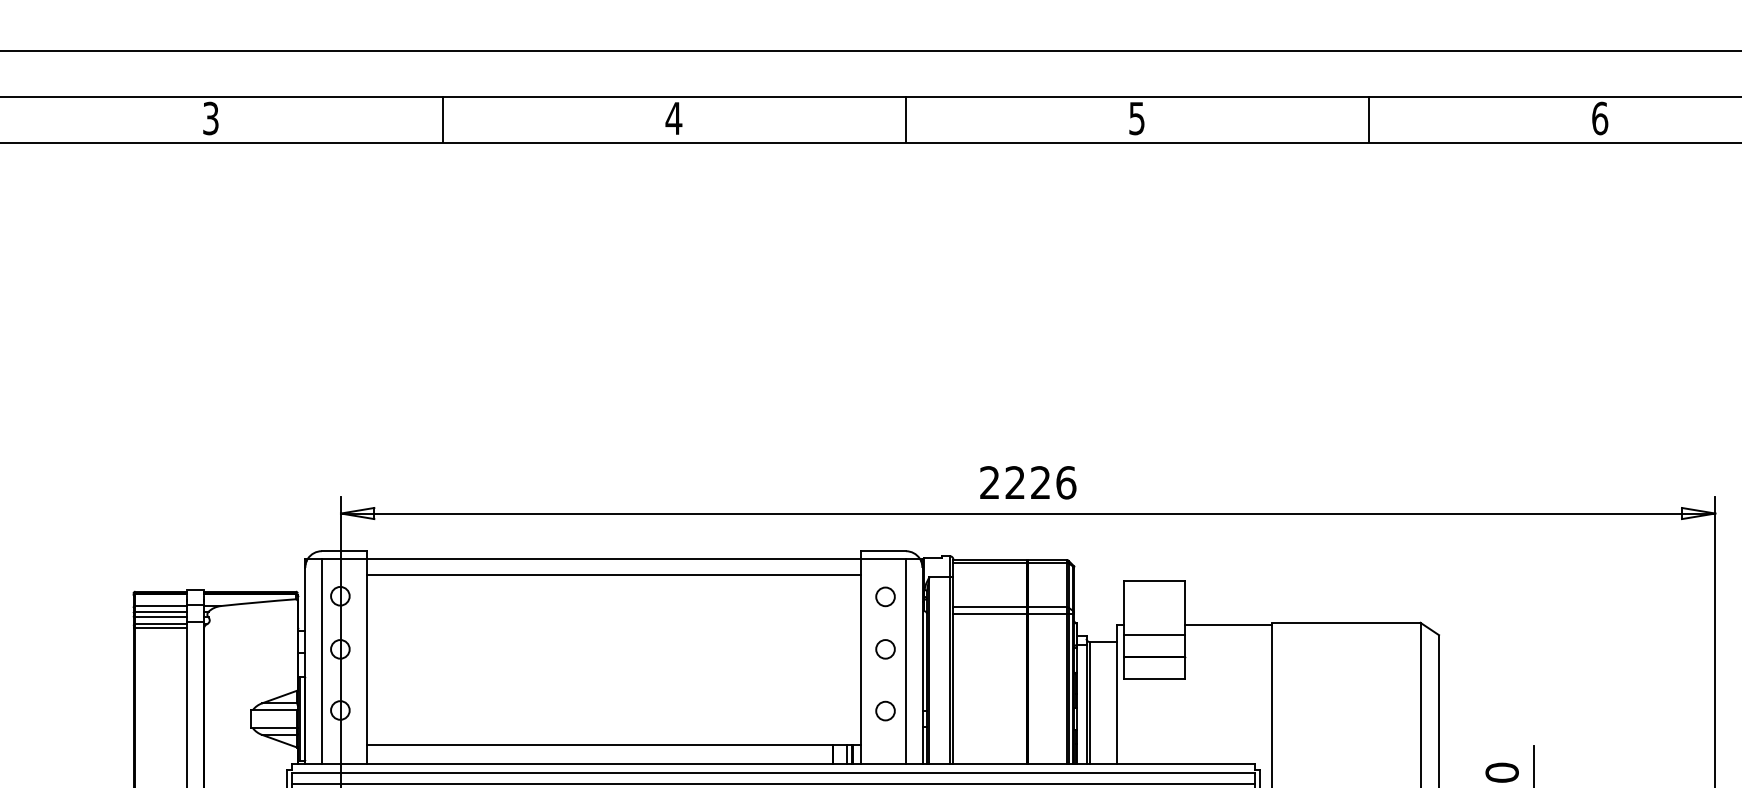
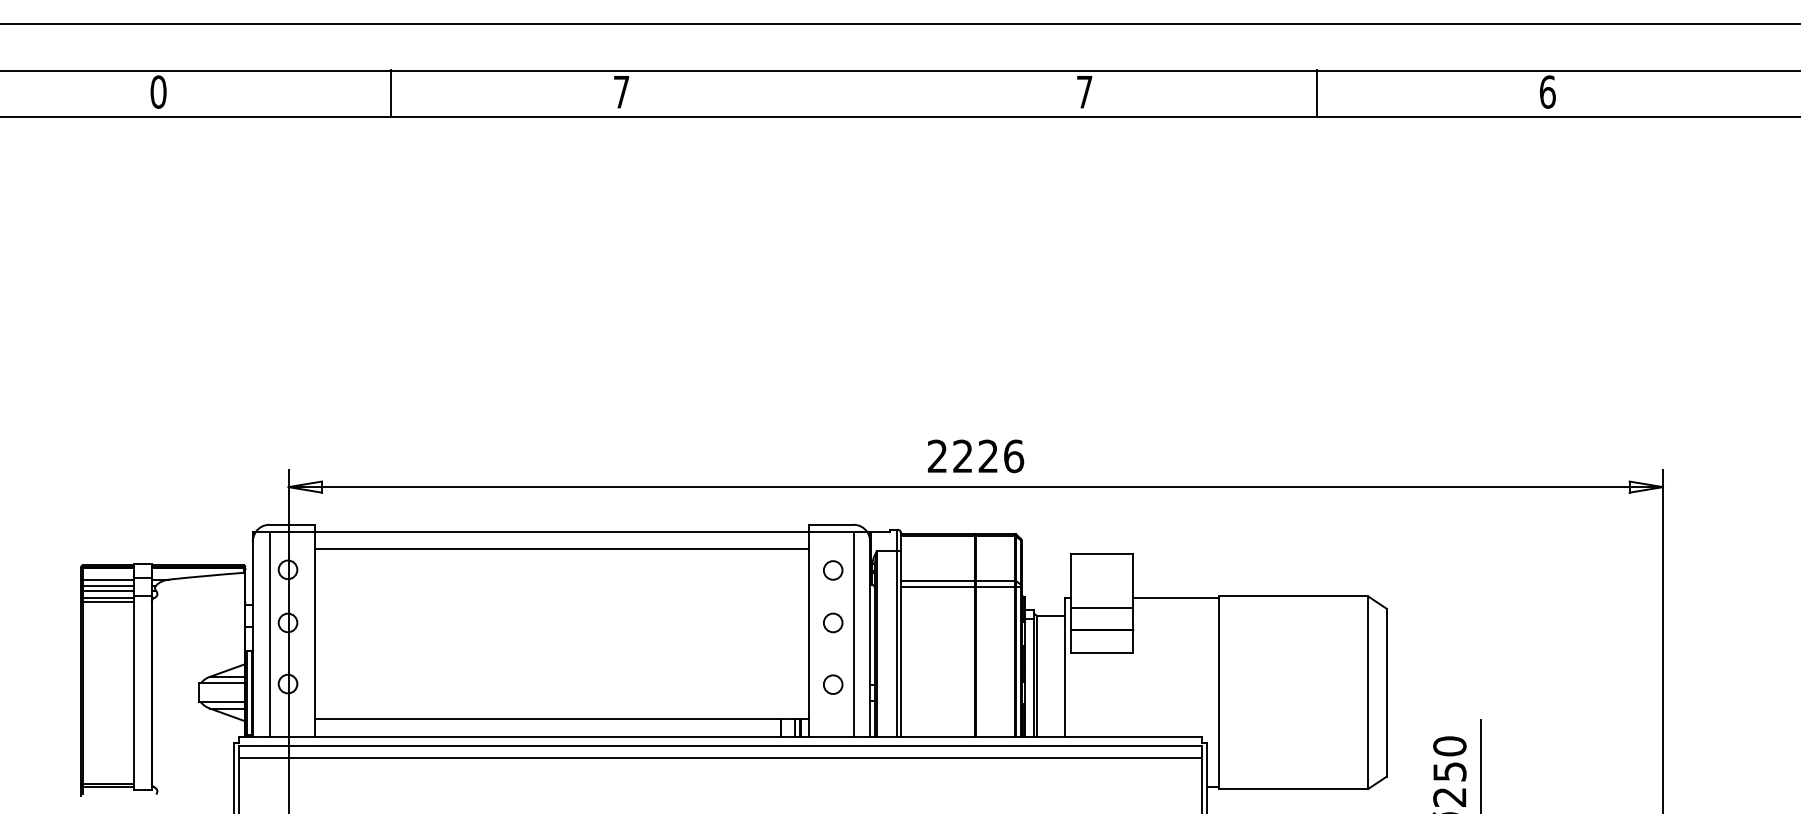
text: (210, 117) -> (158, 91), 3 -> 0
text: (673, 118) -> (621, 92), 4 -> 7
text: (1136, 118) -> (1084, 92), 5 -> 7
line: (905, 119) -> (853, 93), removed

